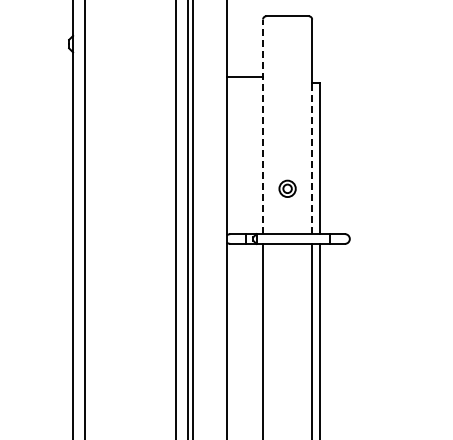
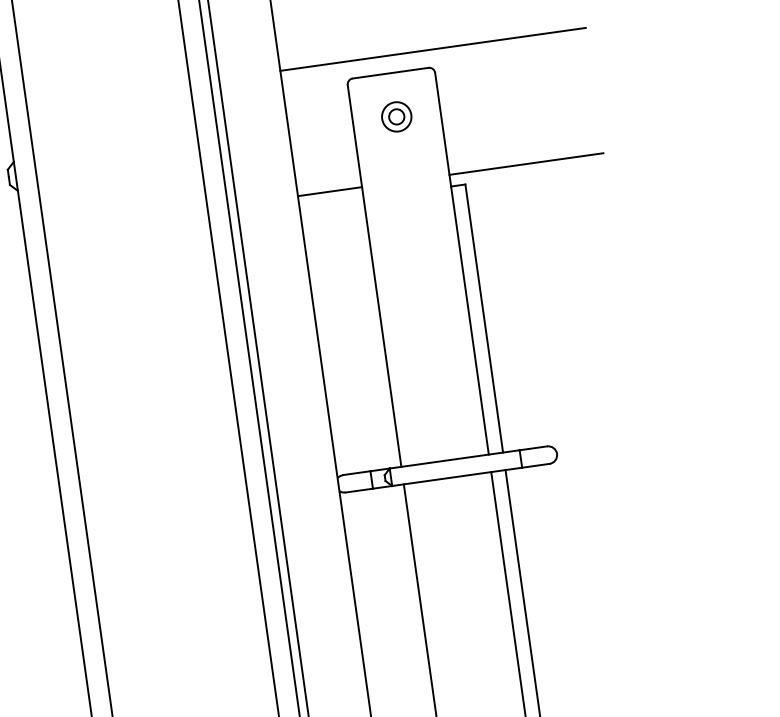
line: (312, 6) -> (432, 49), added
line: (355, 76) -> (526, 163), added
line: (263, 126) -> (375, 275), dashed -> solid
line: (312, 158) -> (470, 319), dashed -> solid
part: (287, 188) -> (396, 116), moved

